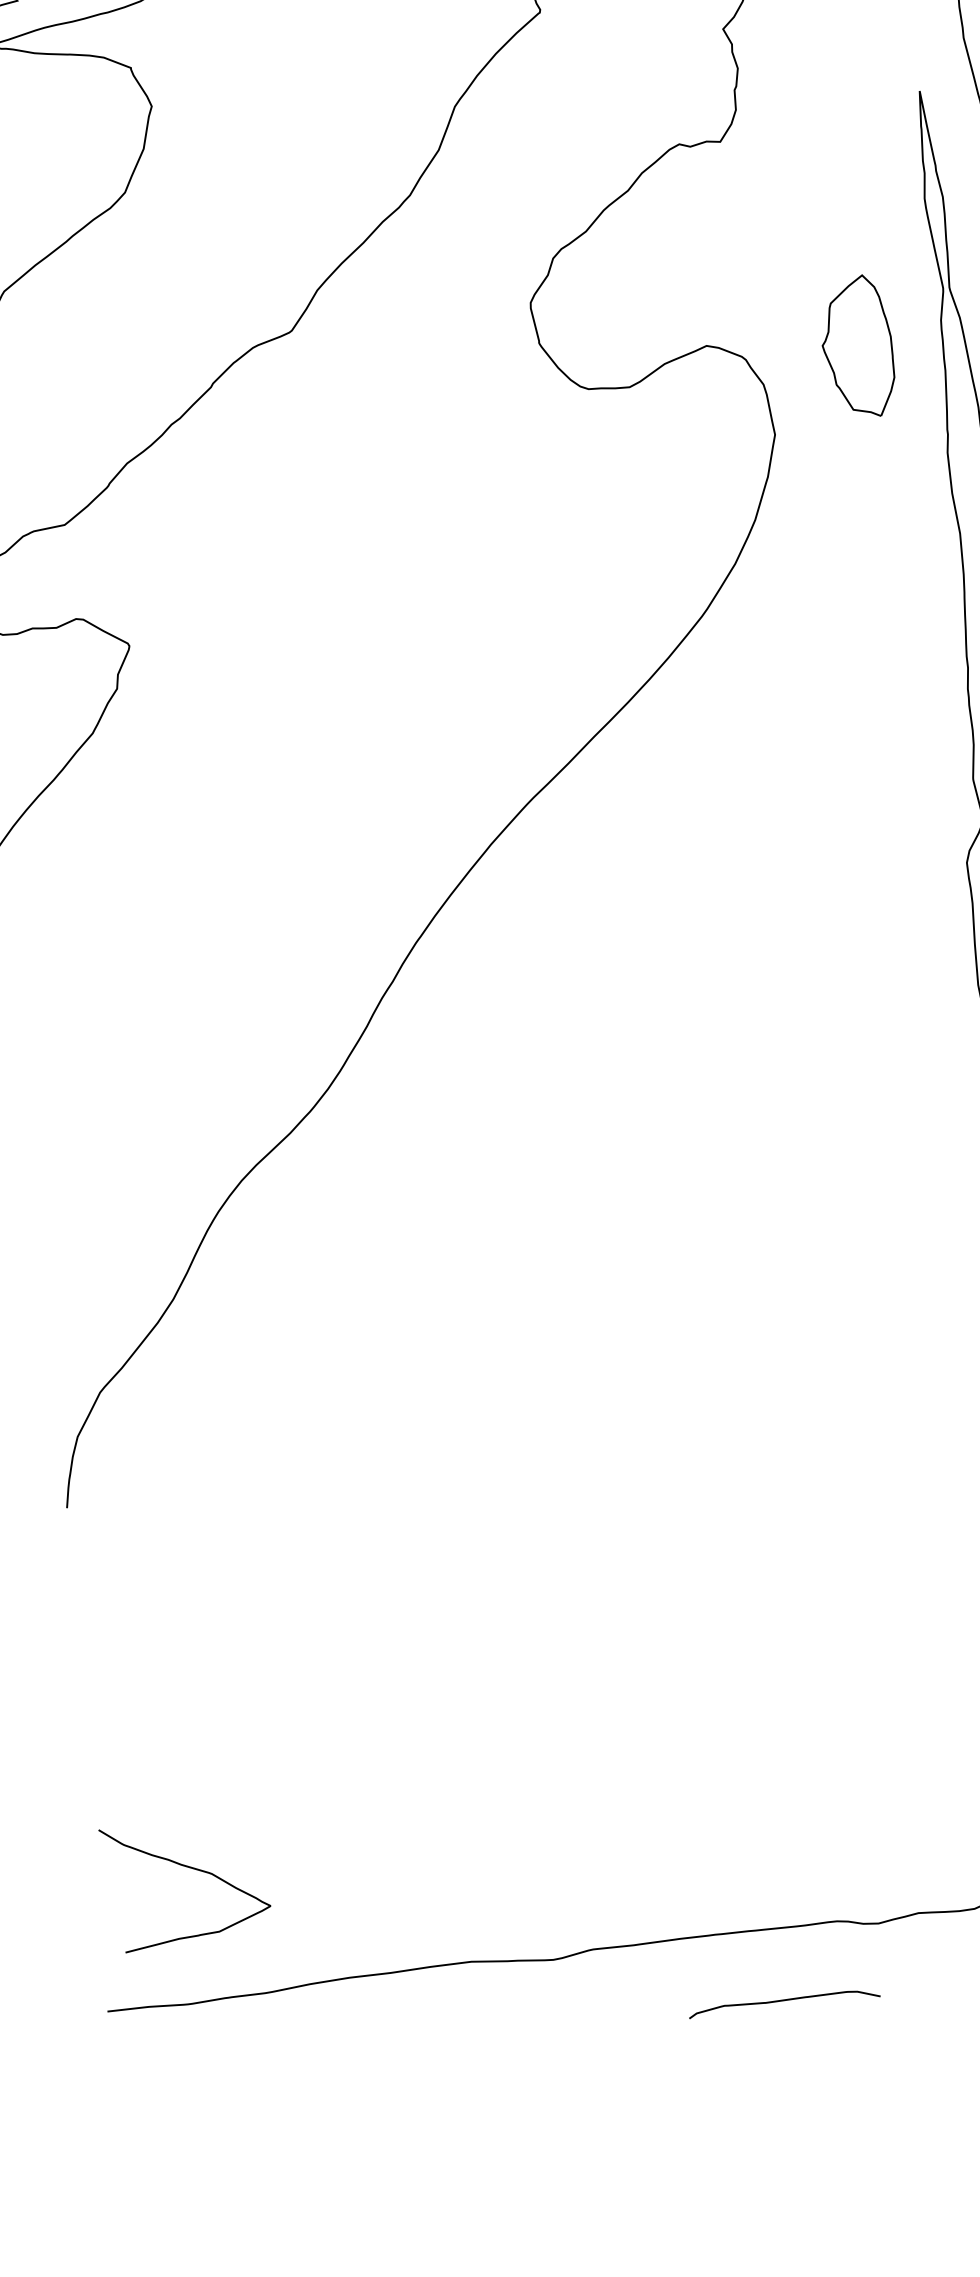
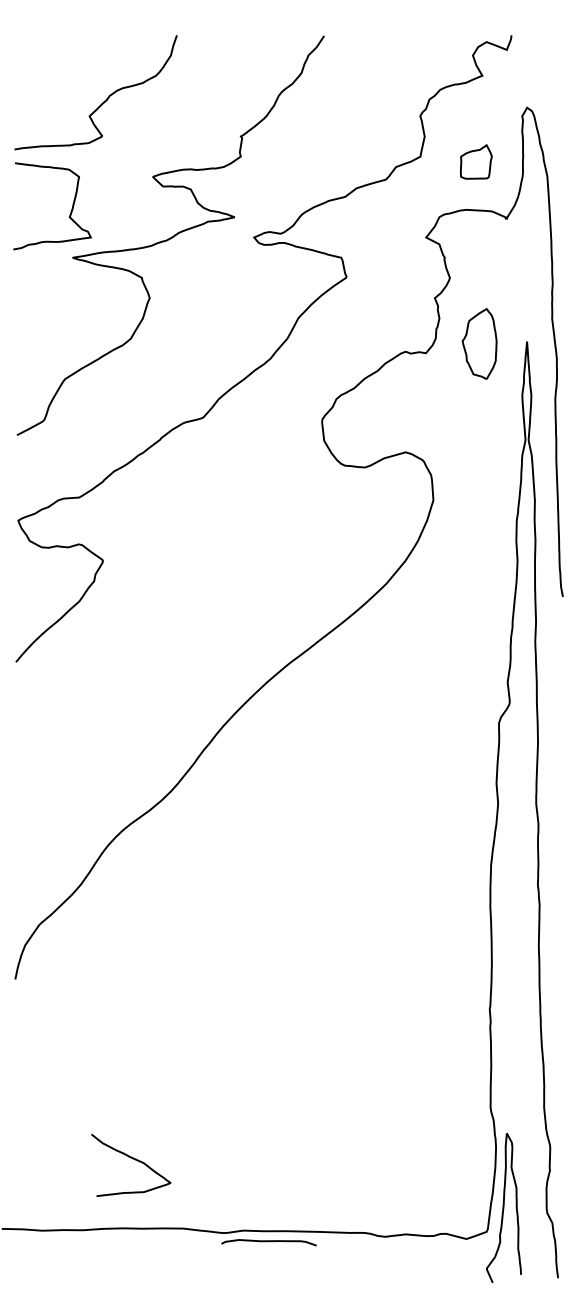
part: (857, 346) -> (479, 343), moved
curve: (187, 1869) -> (132, 1159), moved
curve: (783, 2003) -> (268, 1242), moved

